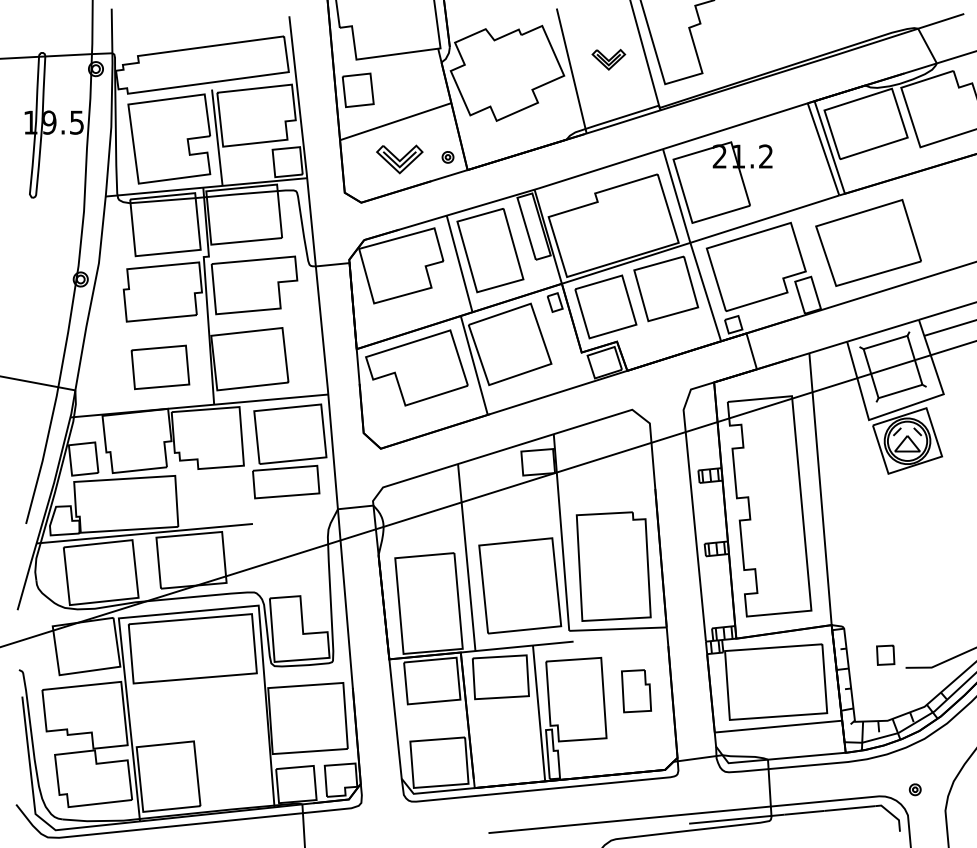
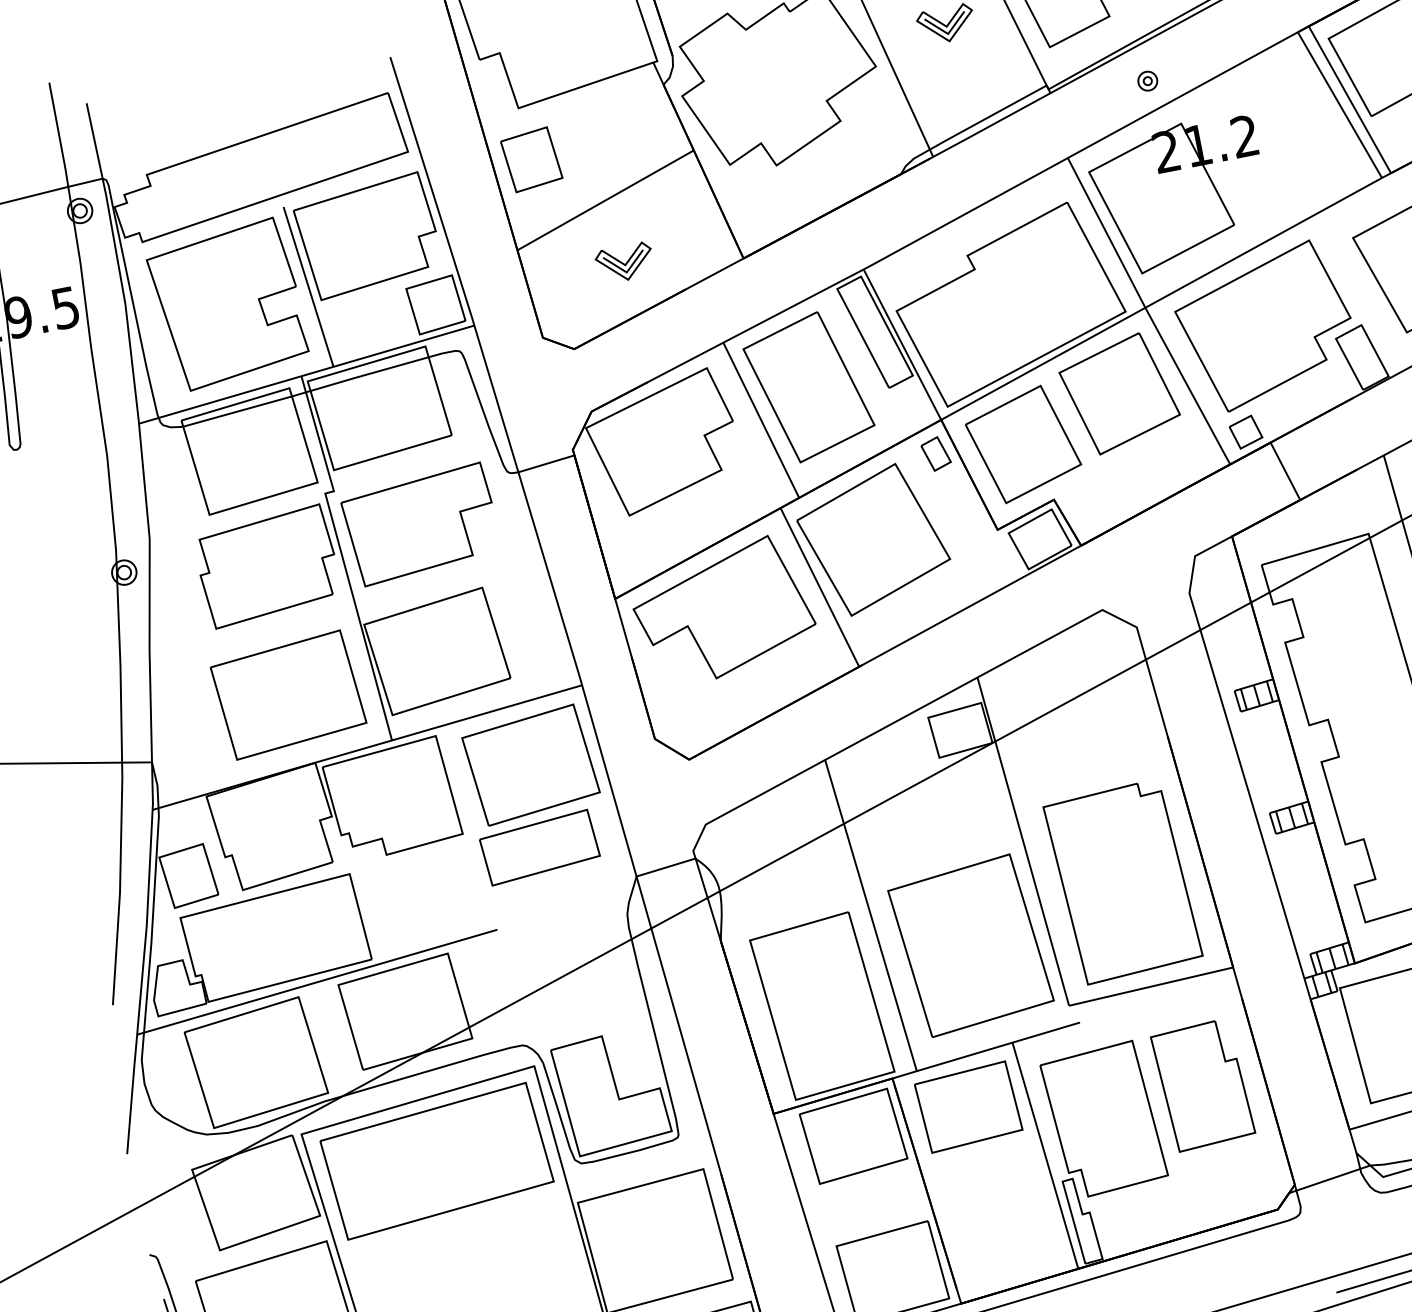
part: (447, 157) -> (1146, 81), moved
part: (399, 159) -> (624, 263), size x0.71
part: (160, 367) -> (288, 695), size x1.43
part: (636, 691) -> (1203, 1086), size x1.67

